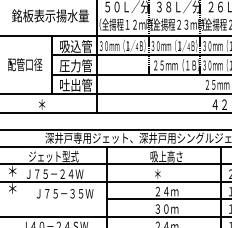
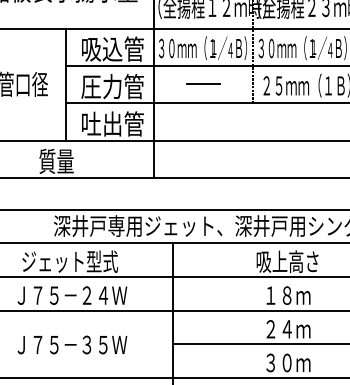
line: (122, 64) -> (202, 83), added
text: (46, 104) -> (55, 161), ＊ -> 質量
text: (166, 173) -> (287, 294), ＊ -> １８ｍ
text: (64, 193) -> (71, 344), moved

